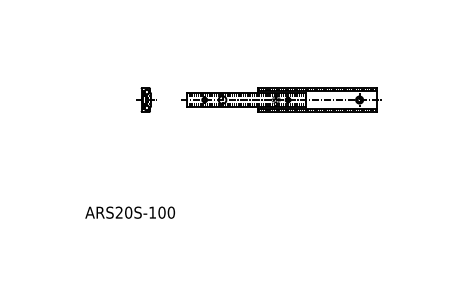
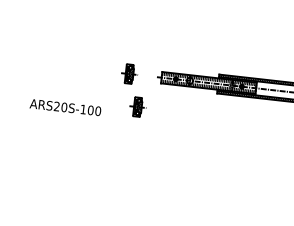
part: (161, 139) -> (138, 106), added
part: (129, 212) -> (65, 107), moved

